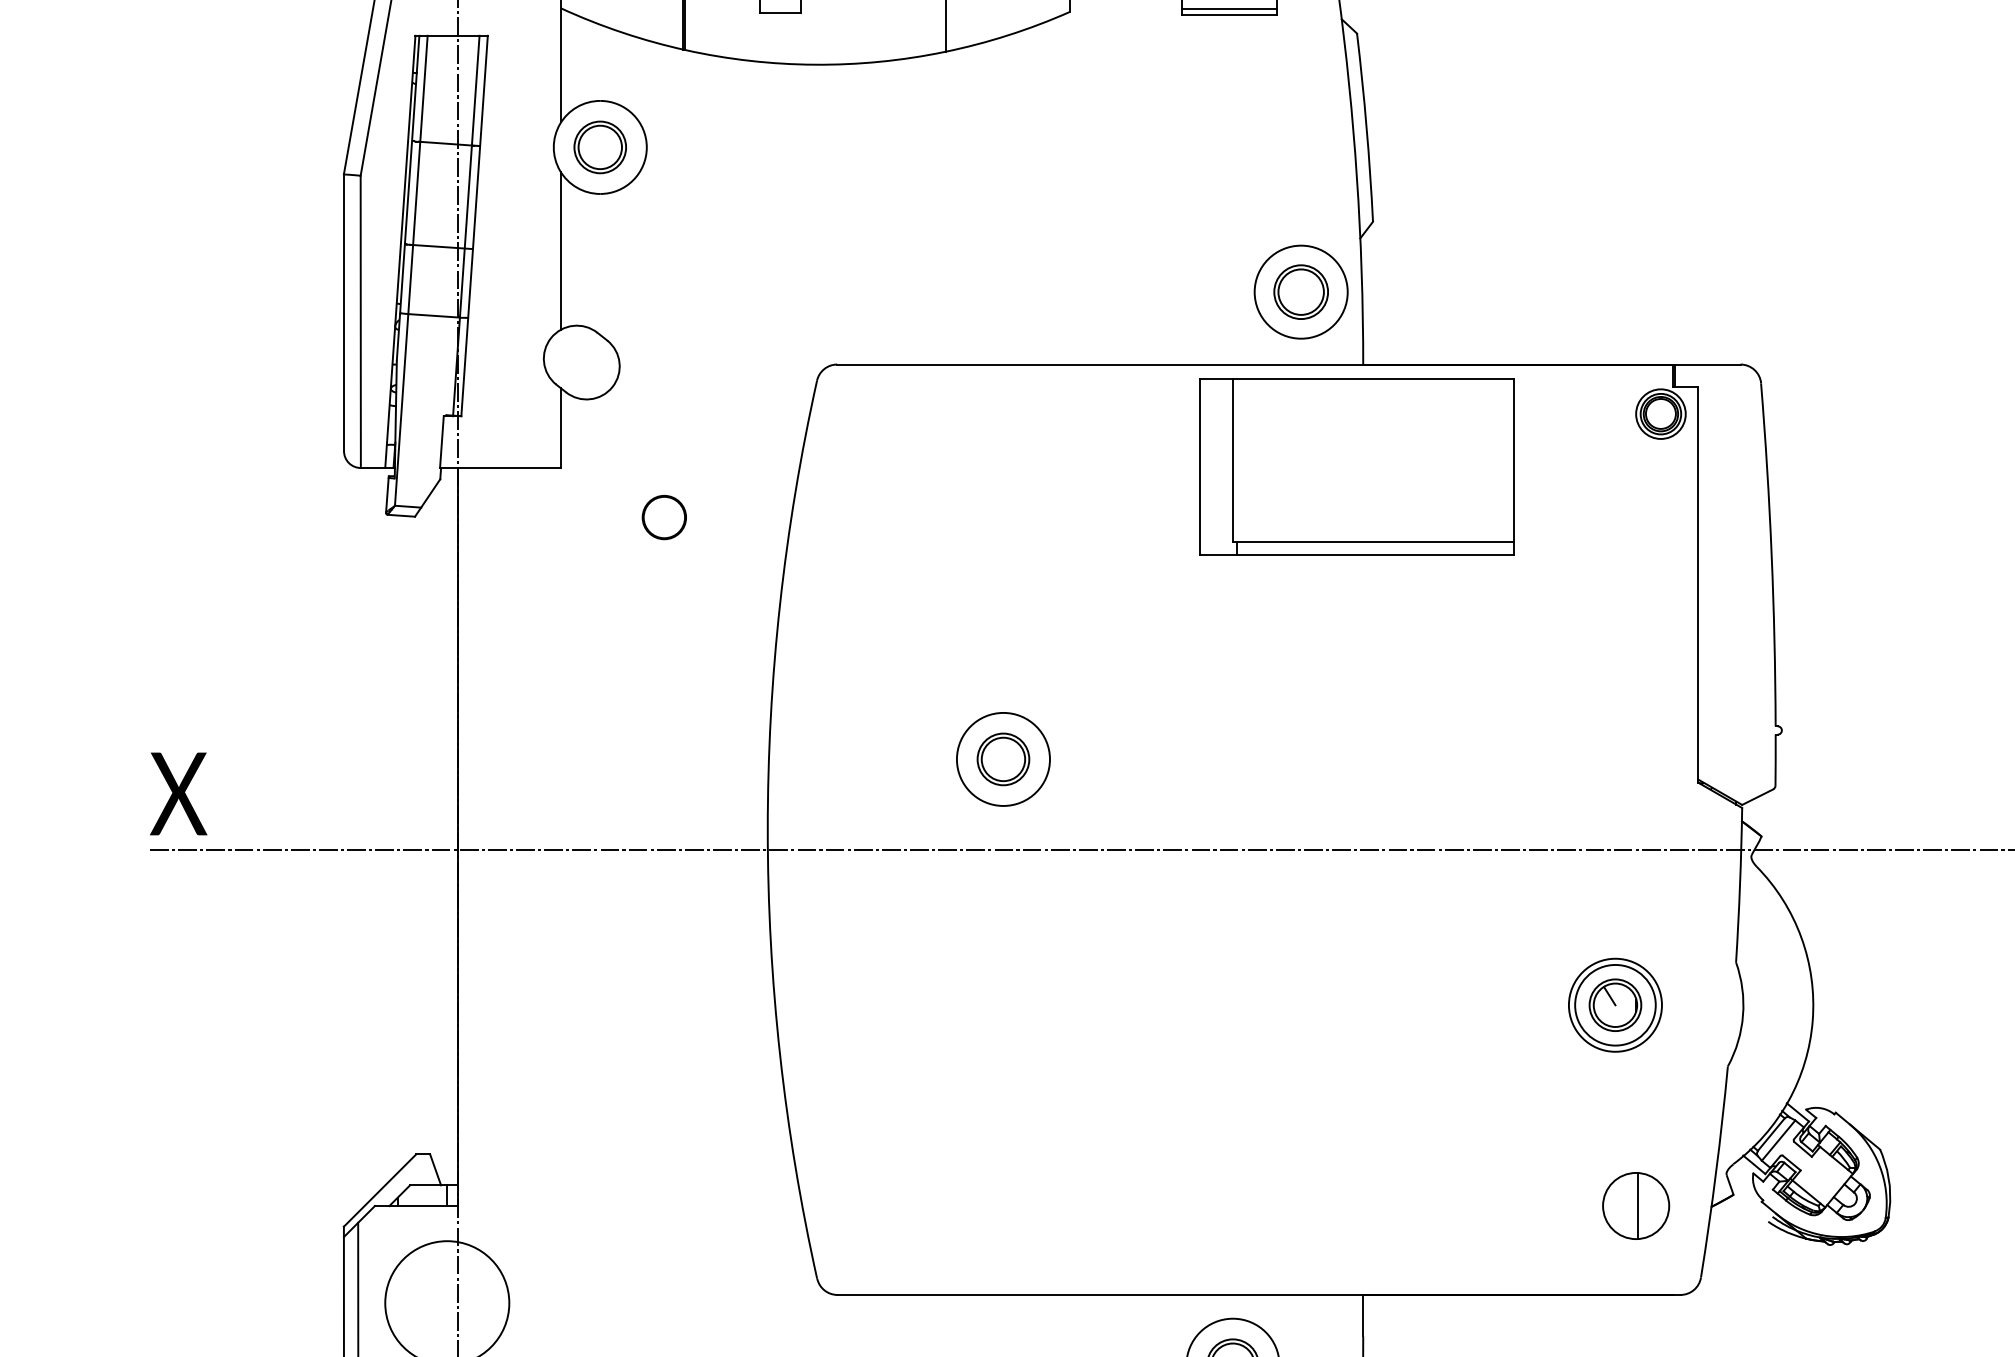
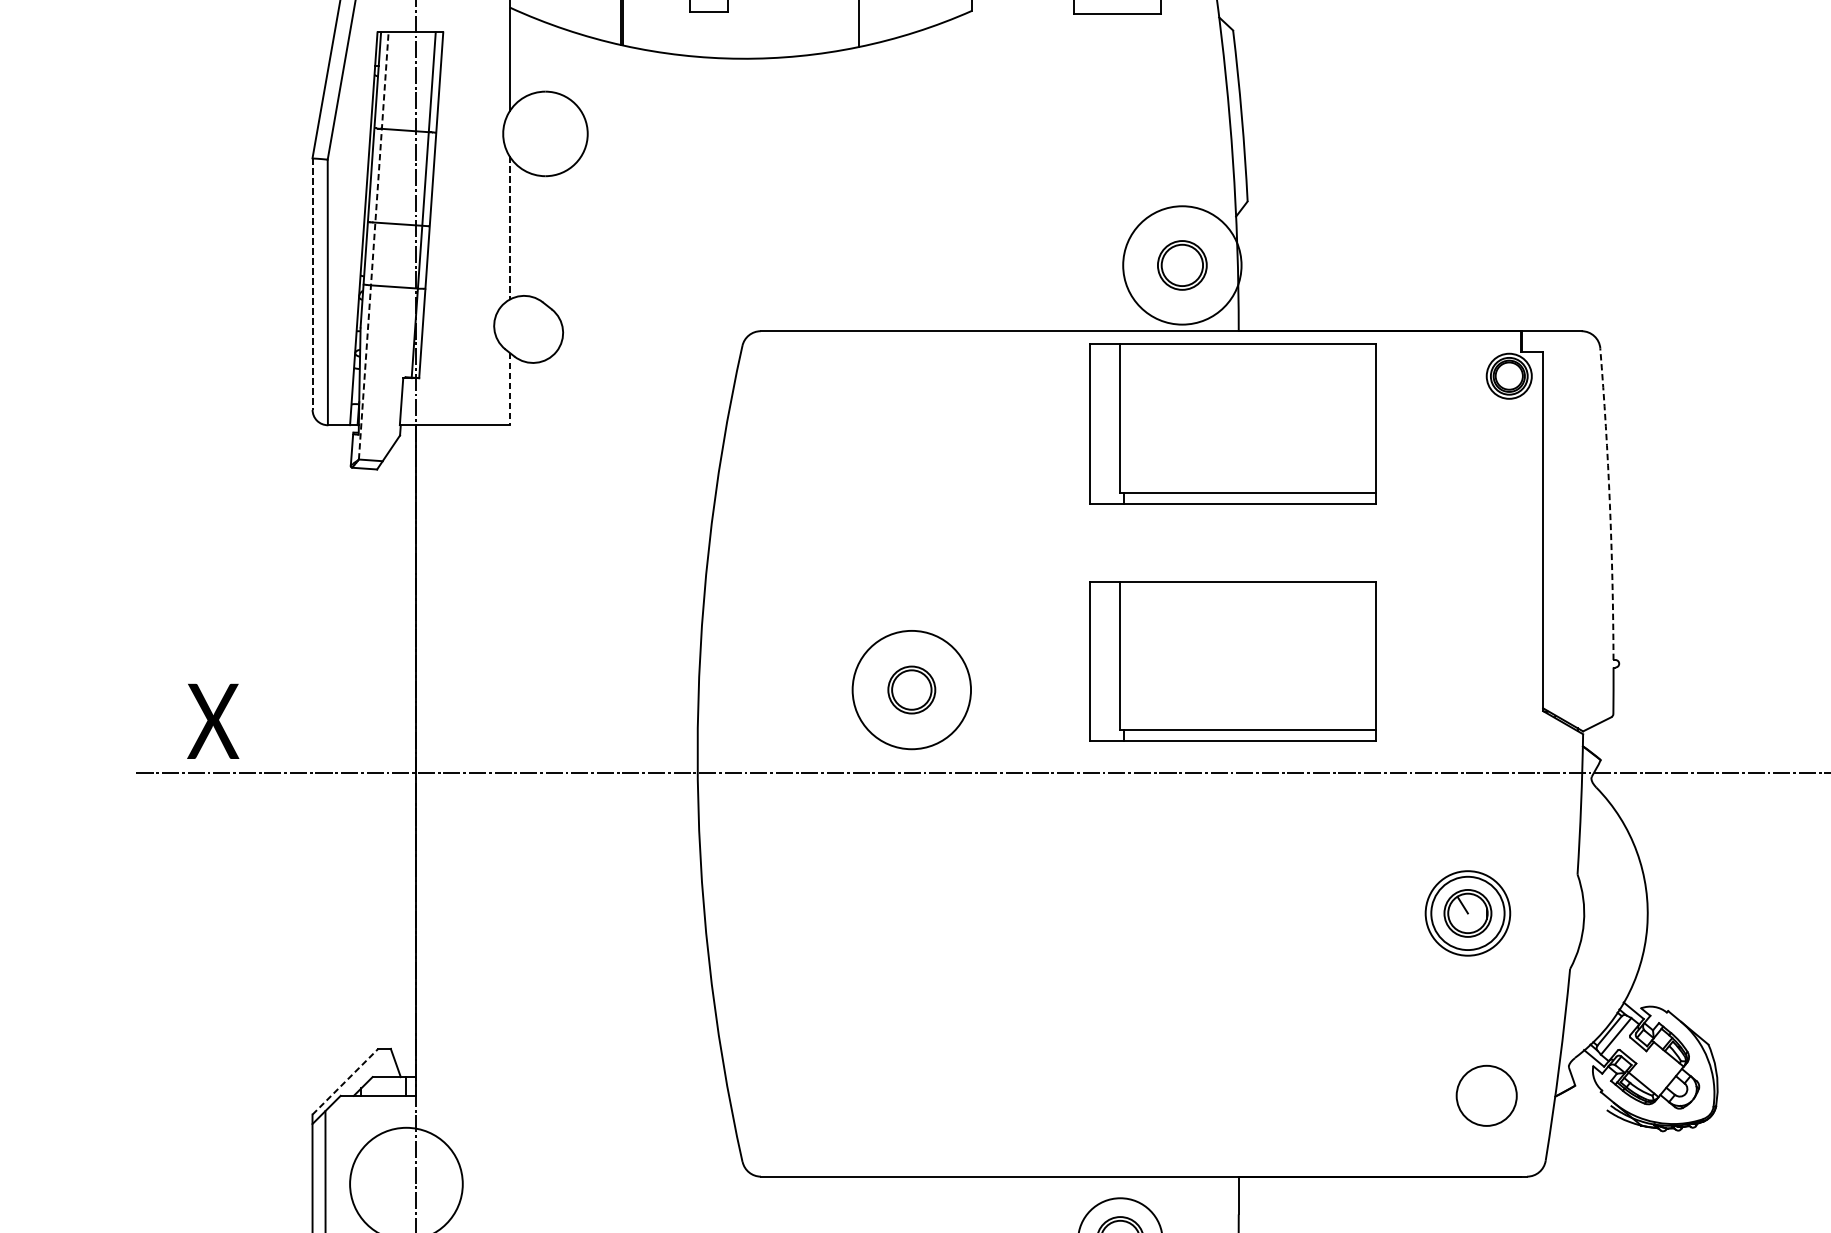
line: (1229, 8) -> (1117, 7), removed
part: (599, 147) -> (544, 133), removed
line: (561, 250) -> (510, 227), solid -> dashed
line: (411, 270) -> (373, 245), solid -> dashed
circle: (1300, 291) -> (1181, 264), size x1.4
line: (343, 313) -> (312, 284), solid -> dashed
line: (561, 428) -> (510, 389), solid -> dashed
part: (663, 517) -> (602, 470), removed
arc: (1771, 554) -> (1609, 503), solid -> dashed
part: (1356, 727) -> (1232, 661), added
circle: (1002, 758) -> (910, 689), size x1.4
text: (178, 793) -> (213, 721), moved
line: (380, 1190) -> (345, 1081), solid -> dashed
line: (1638, 1205) -> (1488, 1095), removed

